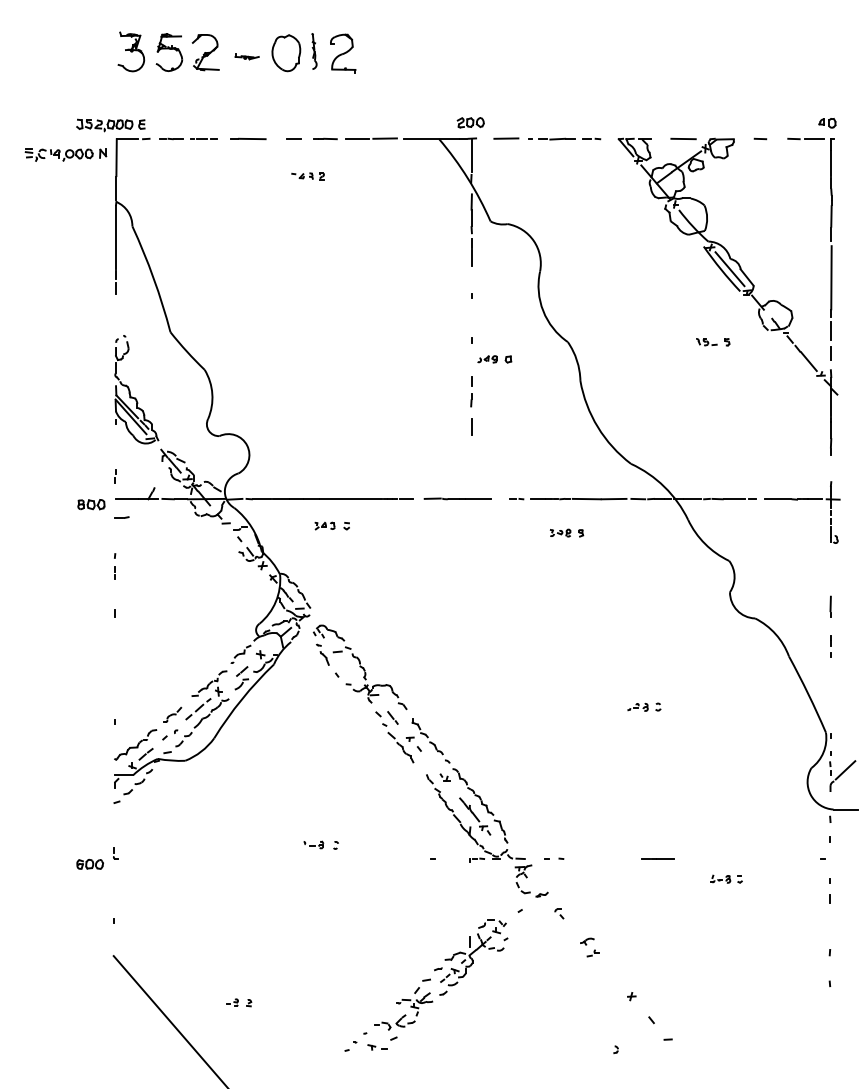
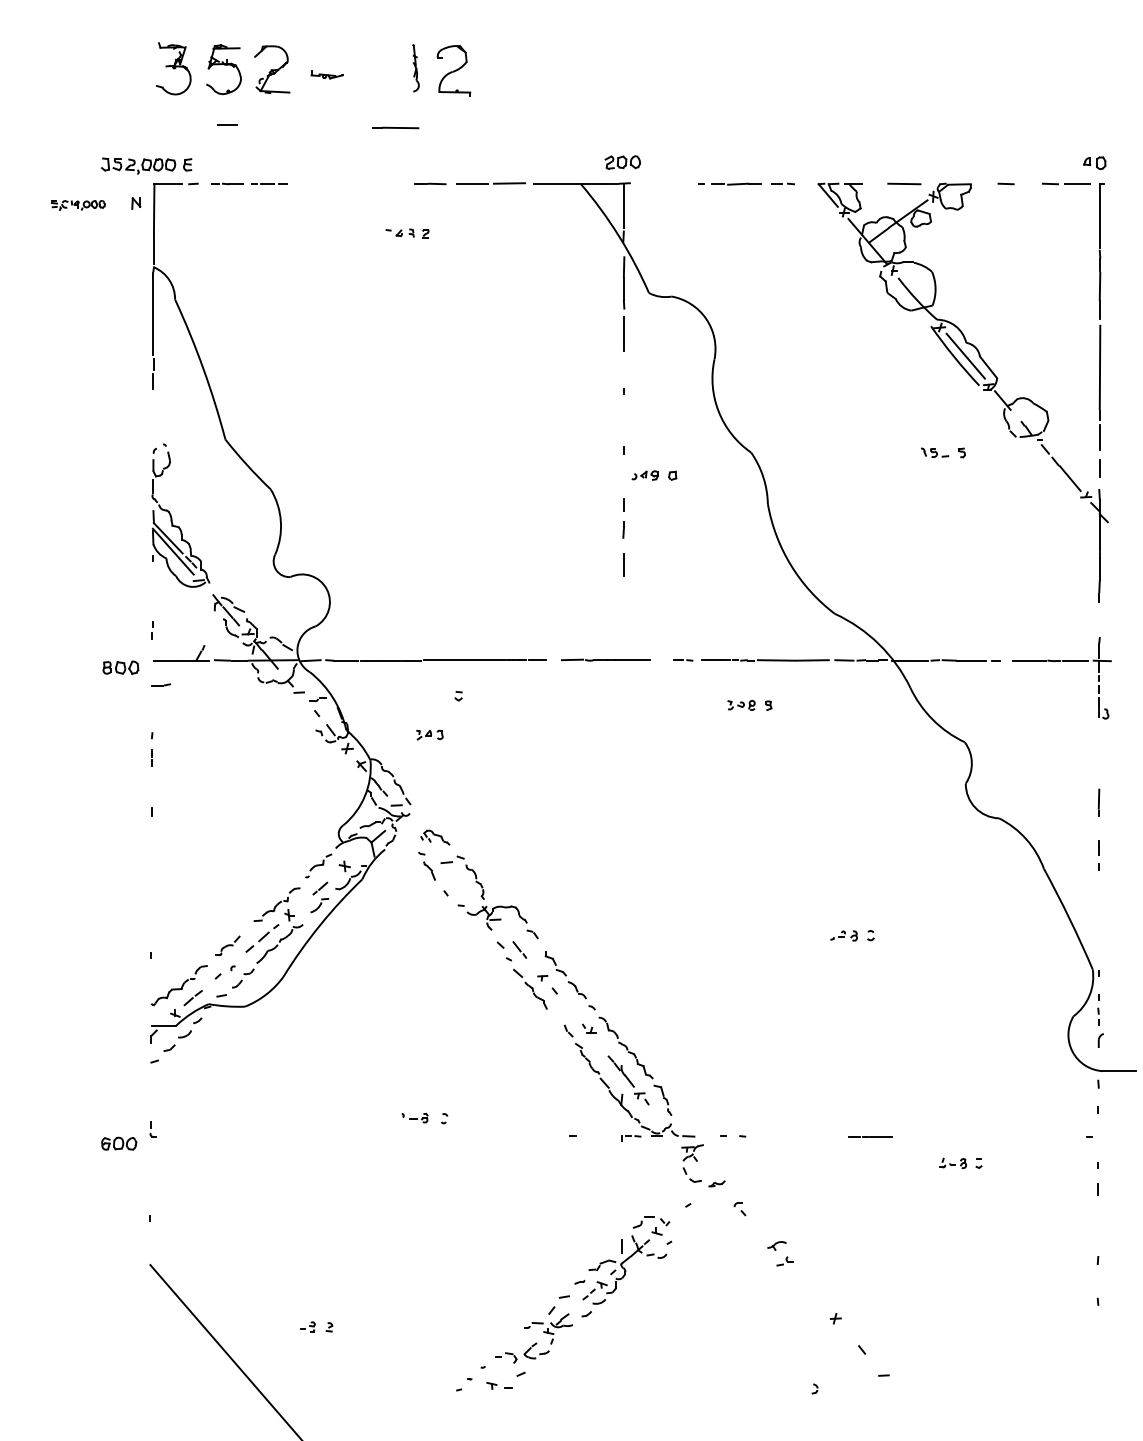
part: (286, 53) -> (378, 70), removed
line: (248, 138) -> (395, 127), moved
line: (294, 138) -> (227, 124), moved
line: (506, 138) -> (669, 183), removed
part: (59, 155) -> (78, 205), size x0.6
part: (324, 525) -> (429, 734), moved
part: (329, 632) -> (435, 837), size x0.7
line: (845, 770) -> (1118, 1019), removed

